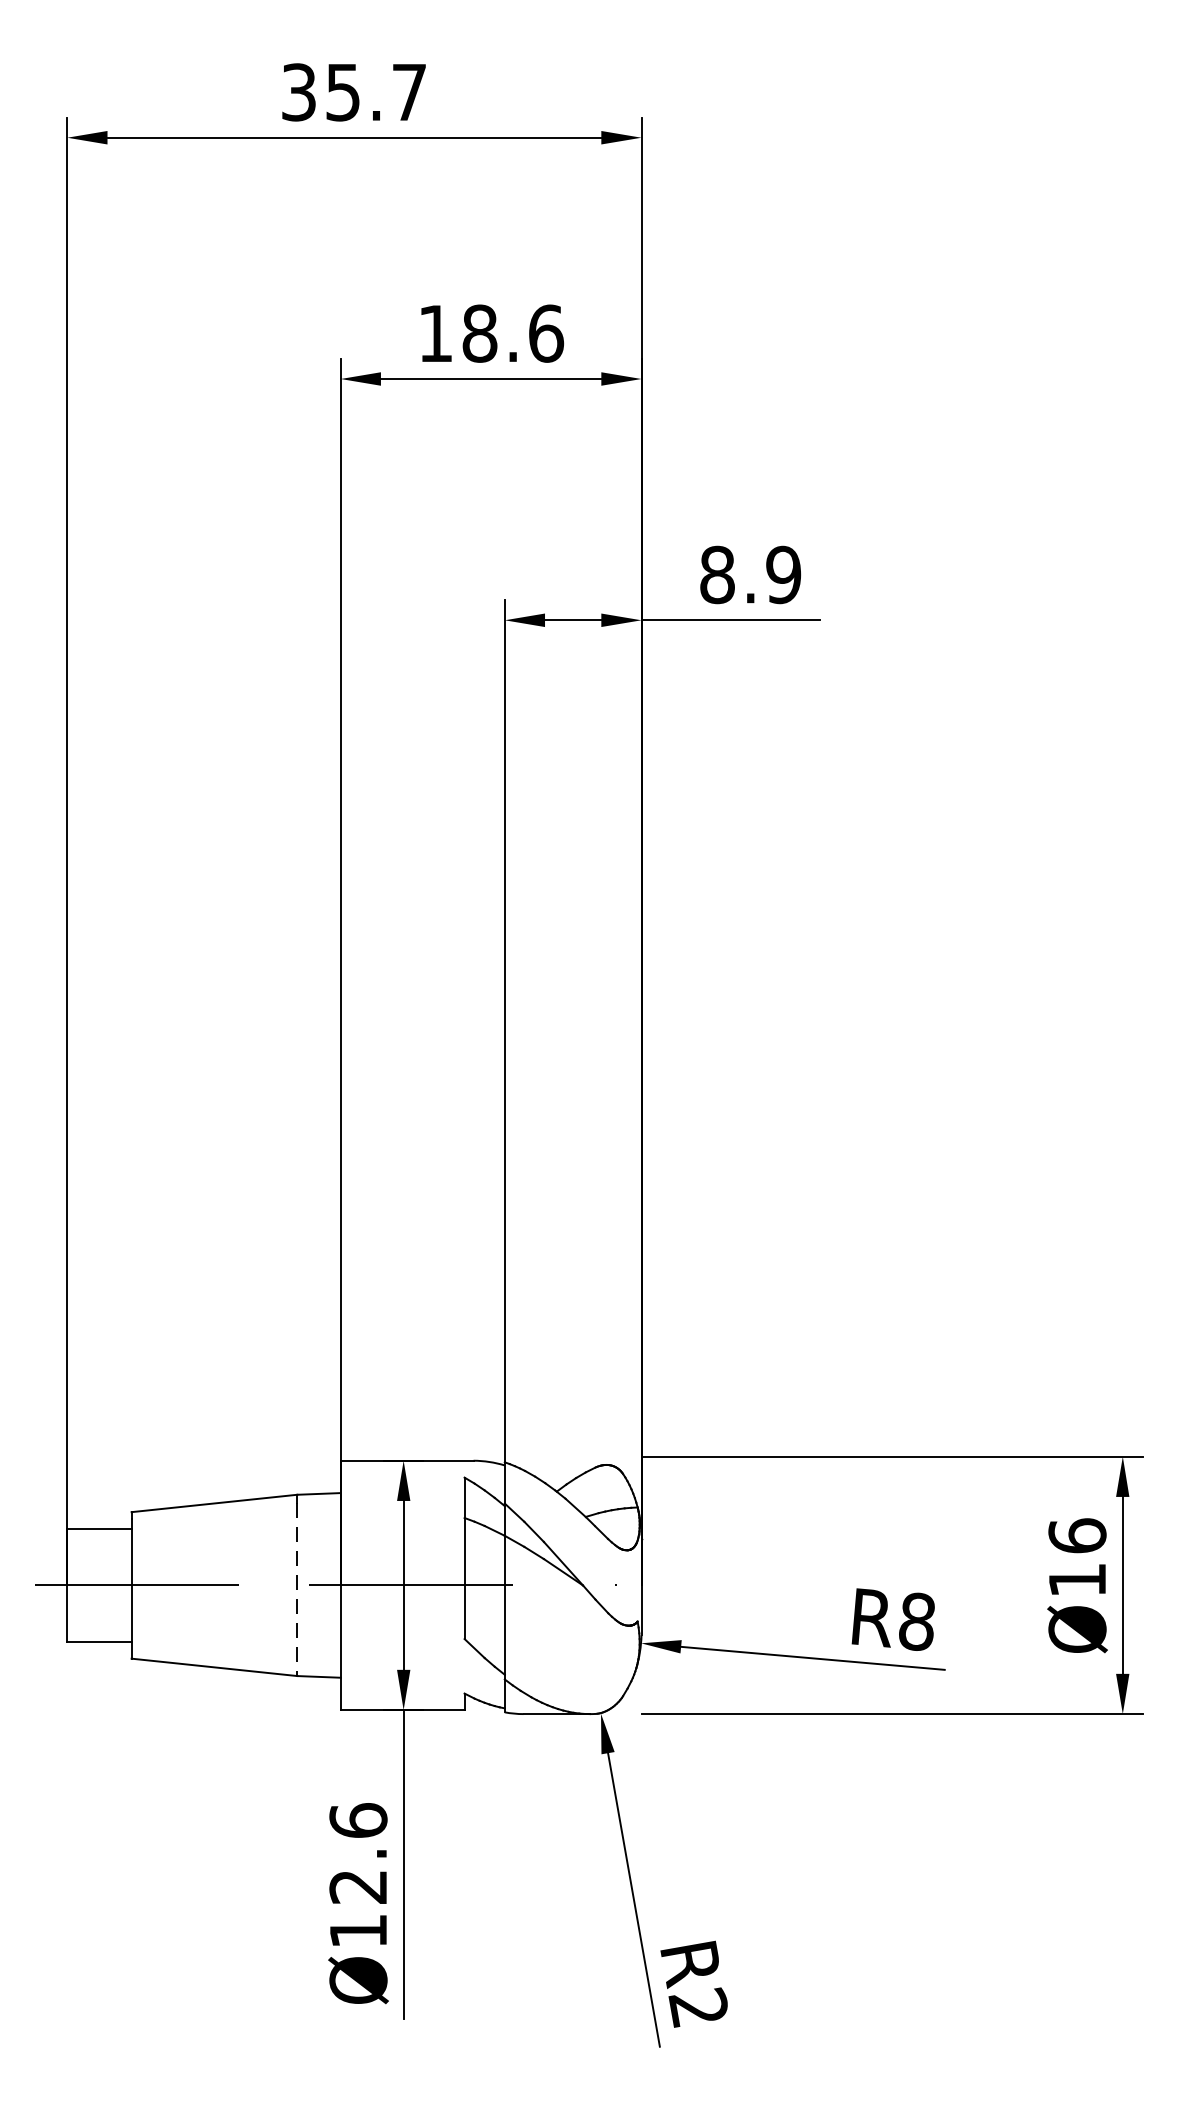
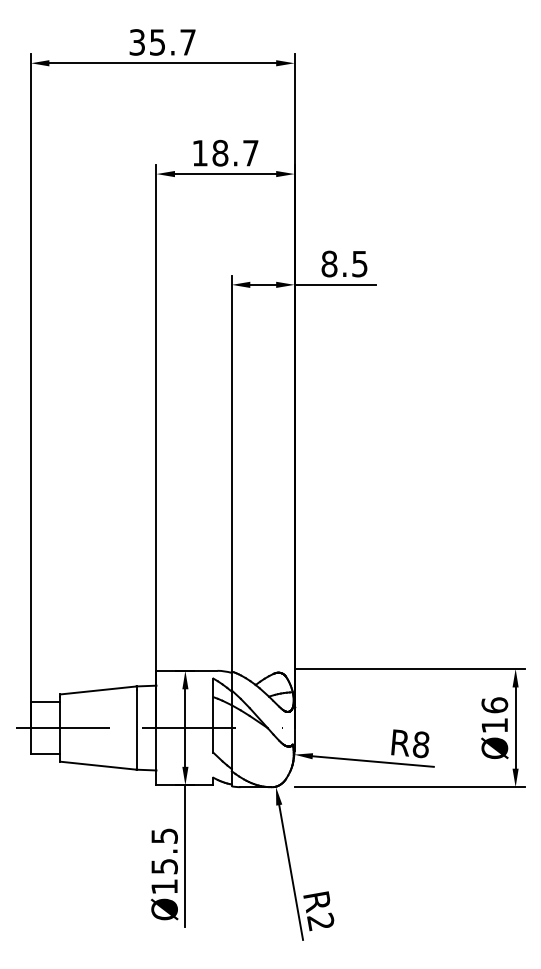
text: (545, 332) -> (250, 152), 18.6 -> 18.7
text: (782, 573) -> (359, 263), 8.9 -> 8.5
line: (297, 1588) -> (136, 729), dashed -> solid
text: (358, 1854) -> (164, 851), Ø12.6 -> Ø15.5

